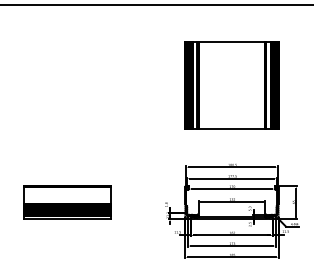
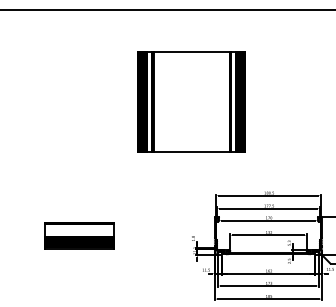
part: (231, 85) -> (191, 101), moved
part: (67, 202) -> (79, 236), size x0.7

